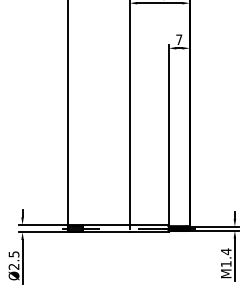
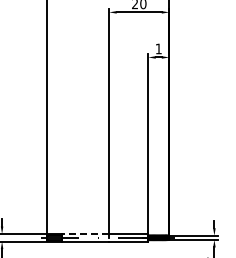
text: (179, 39) -> (159, 48), 7 -> 1
line: (105, 224) -> (85, 233), solid -> dashed

